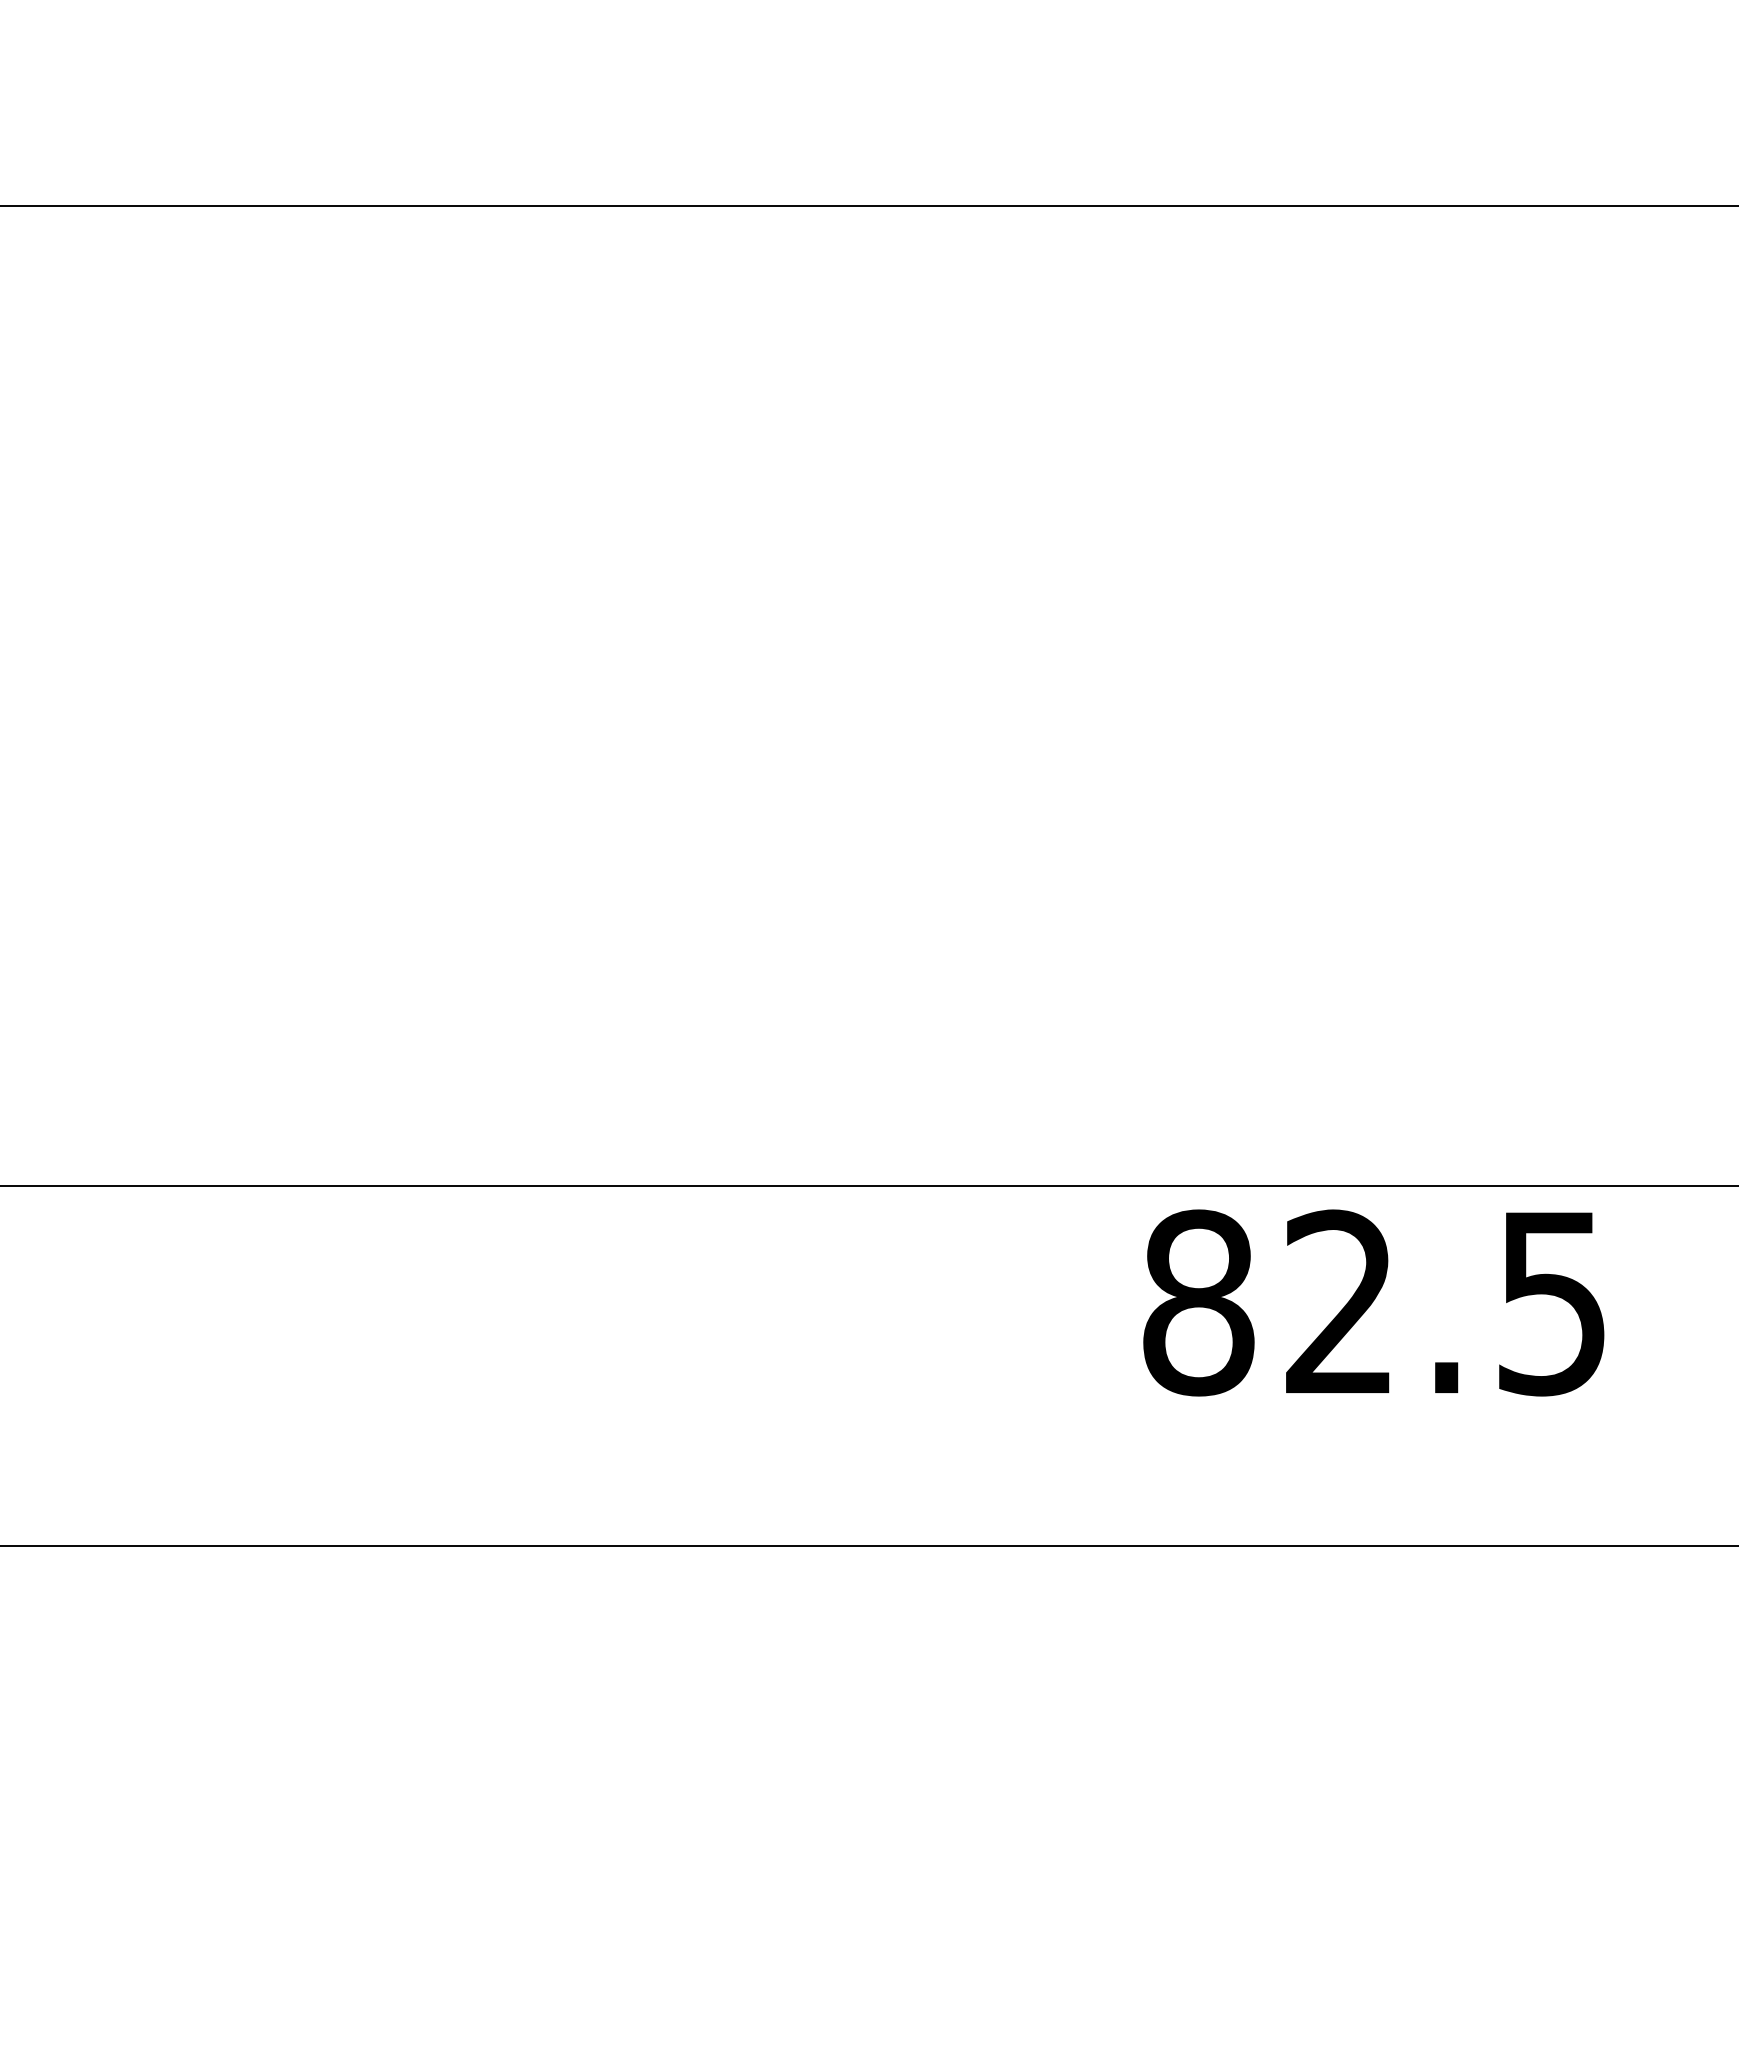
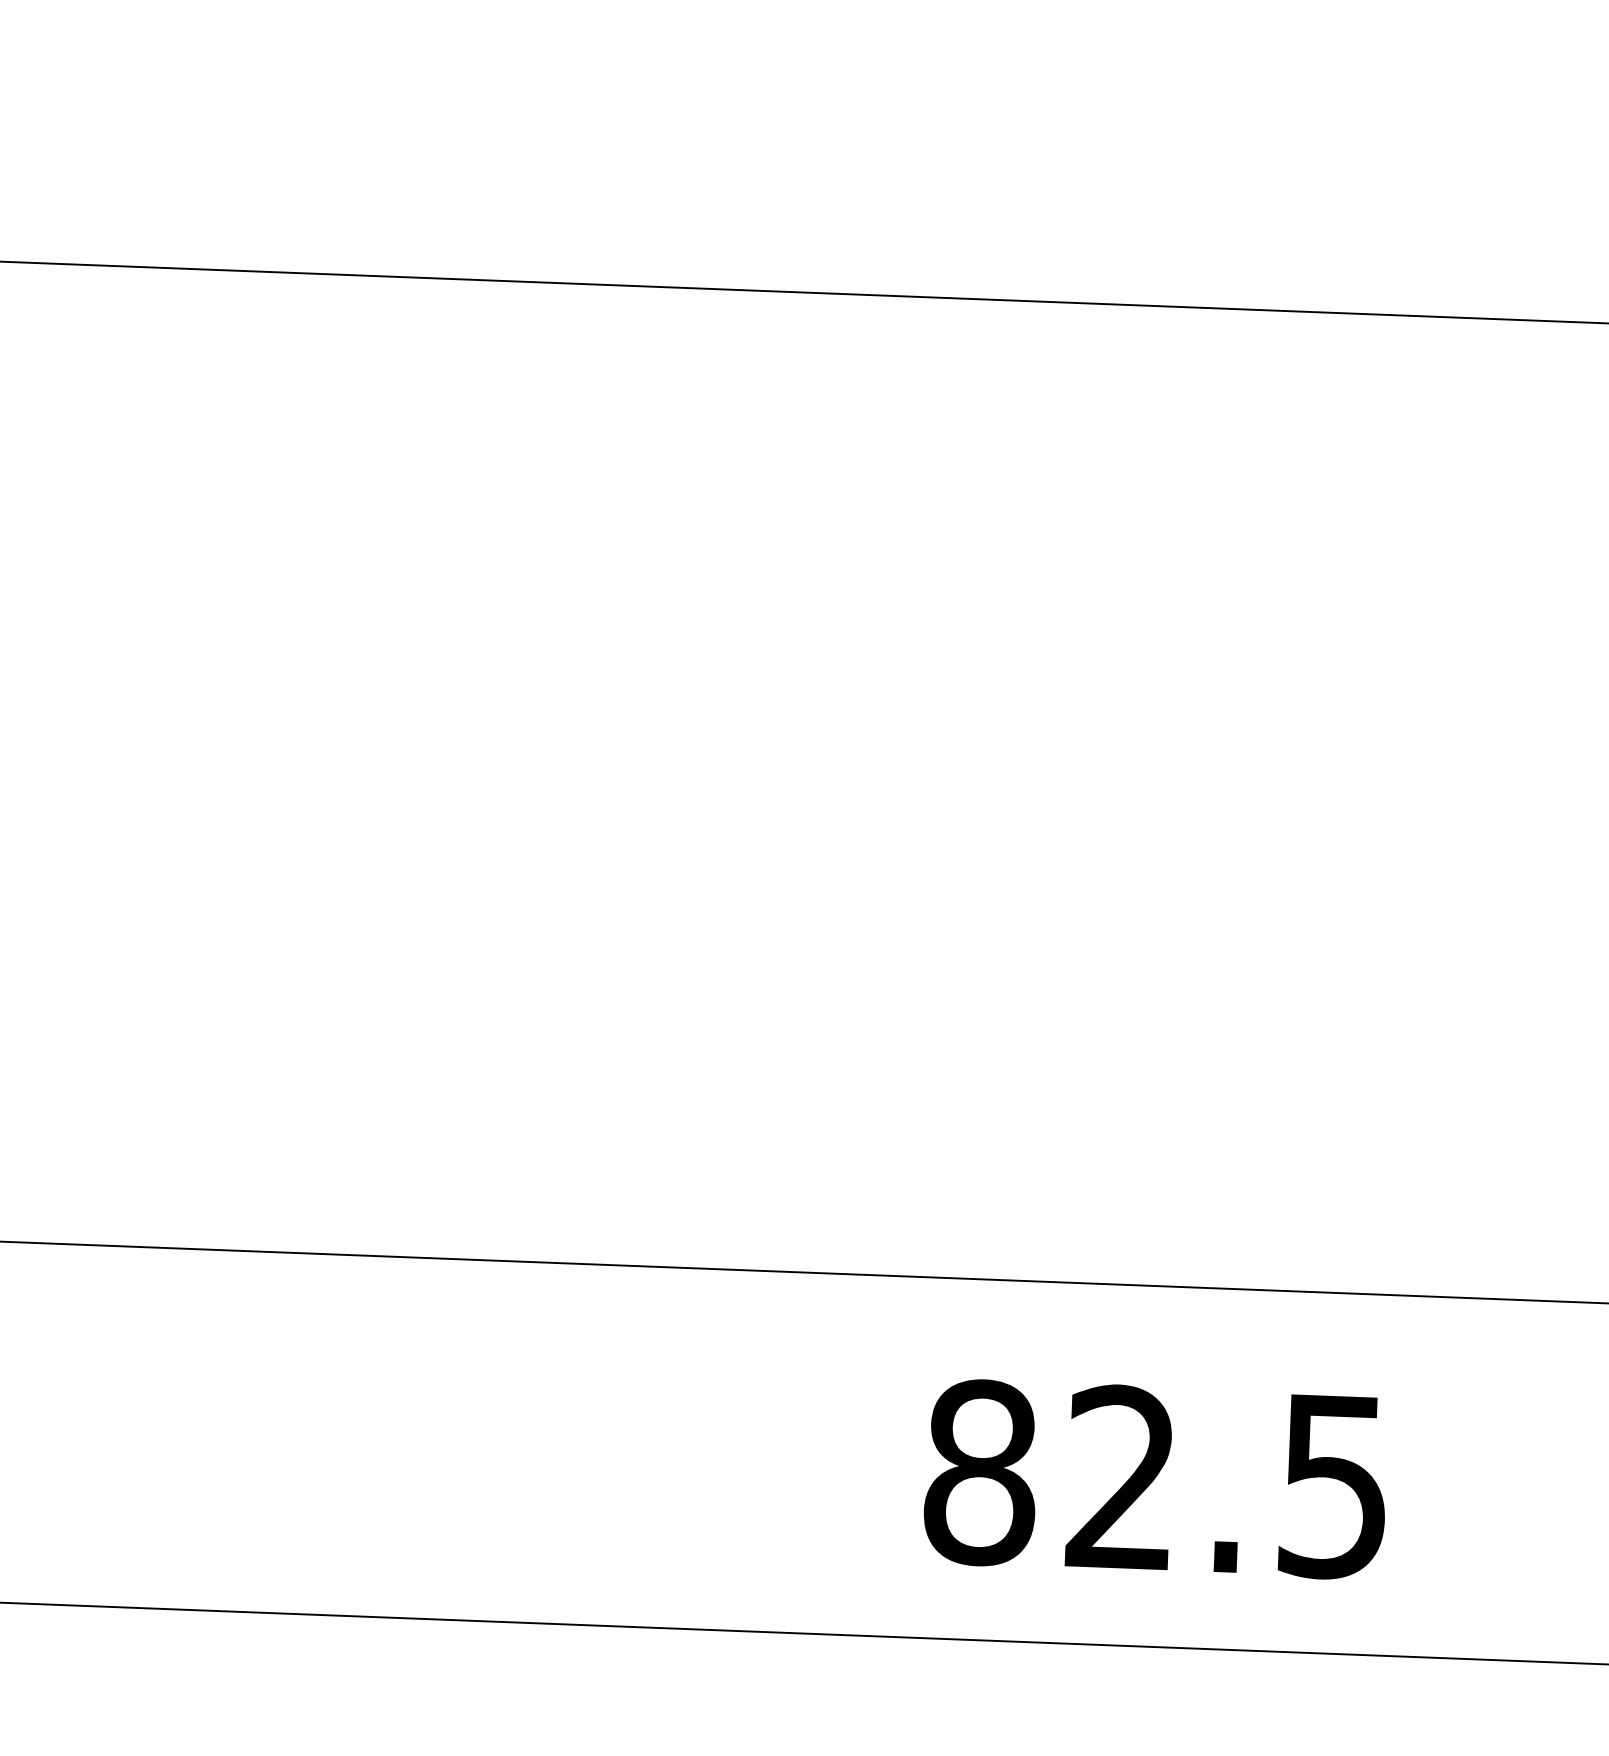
text: (1373, 1302) -> (1155, 1479), moved

